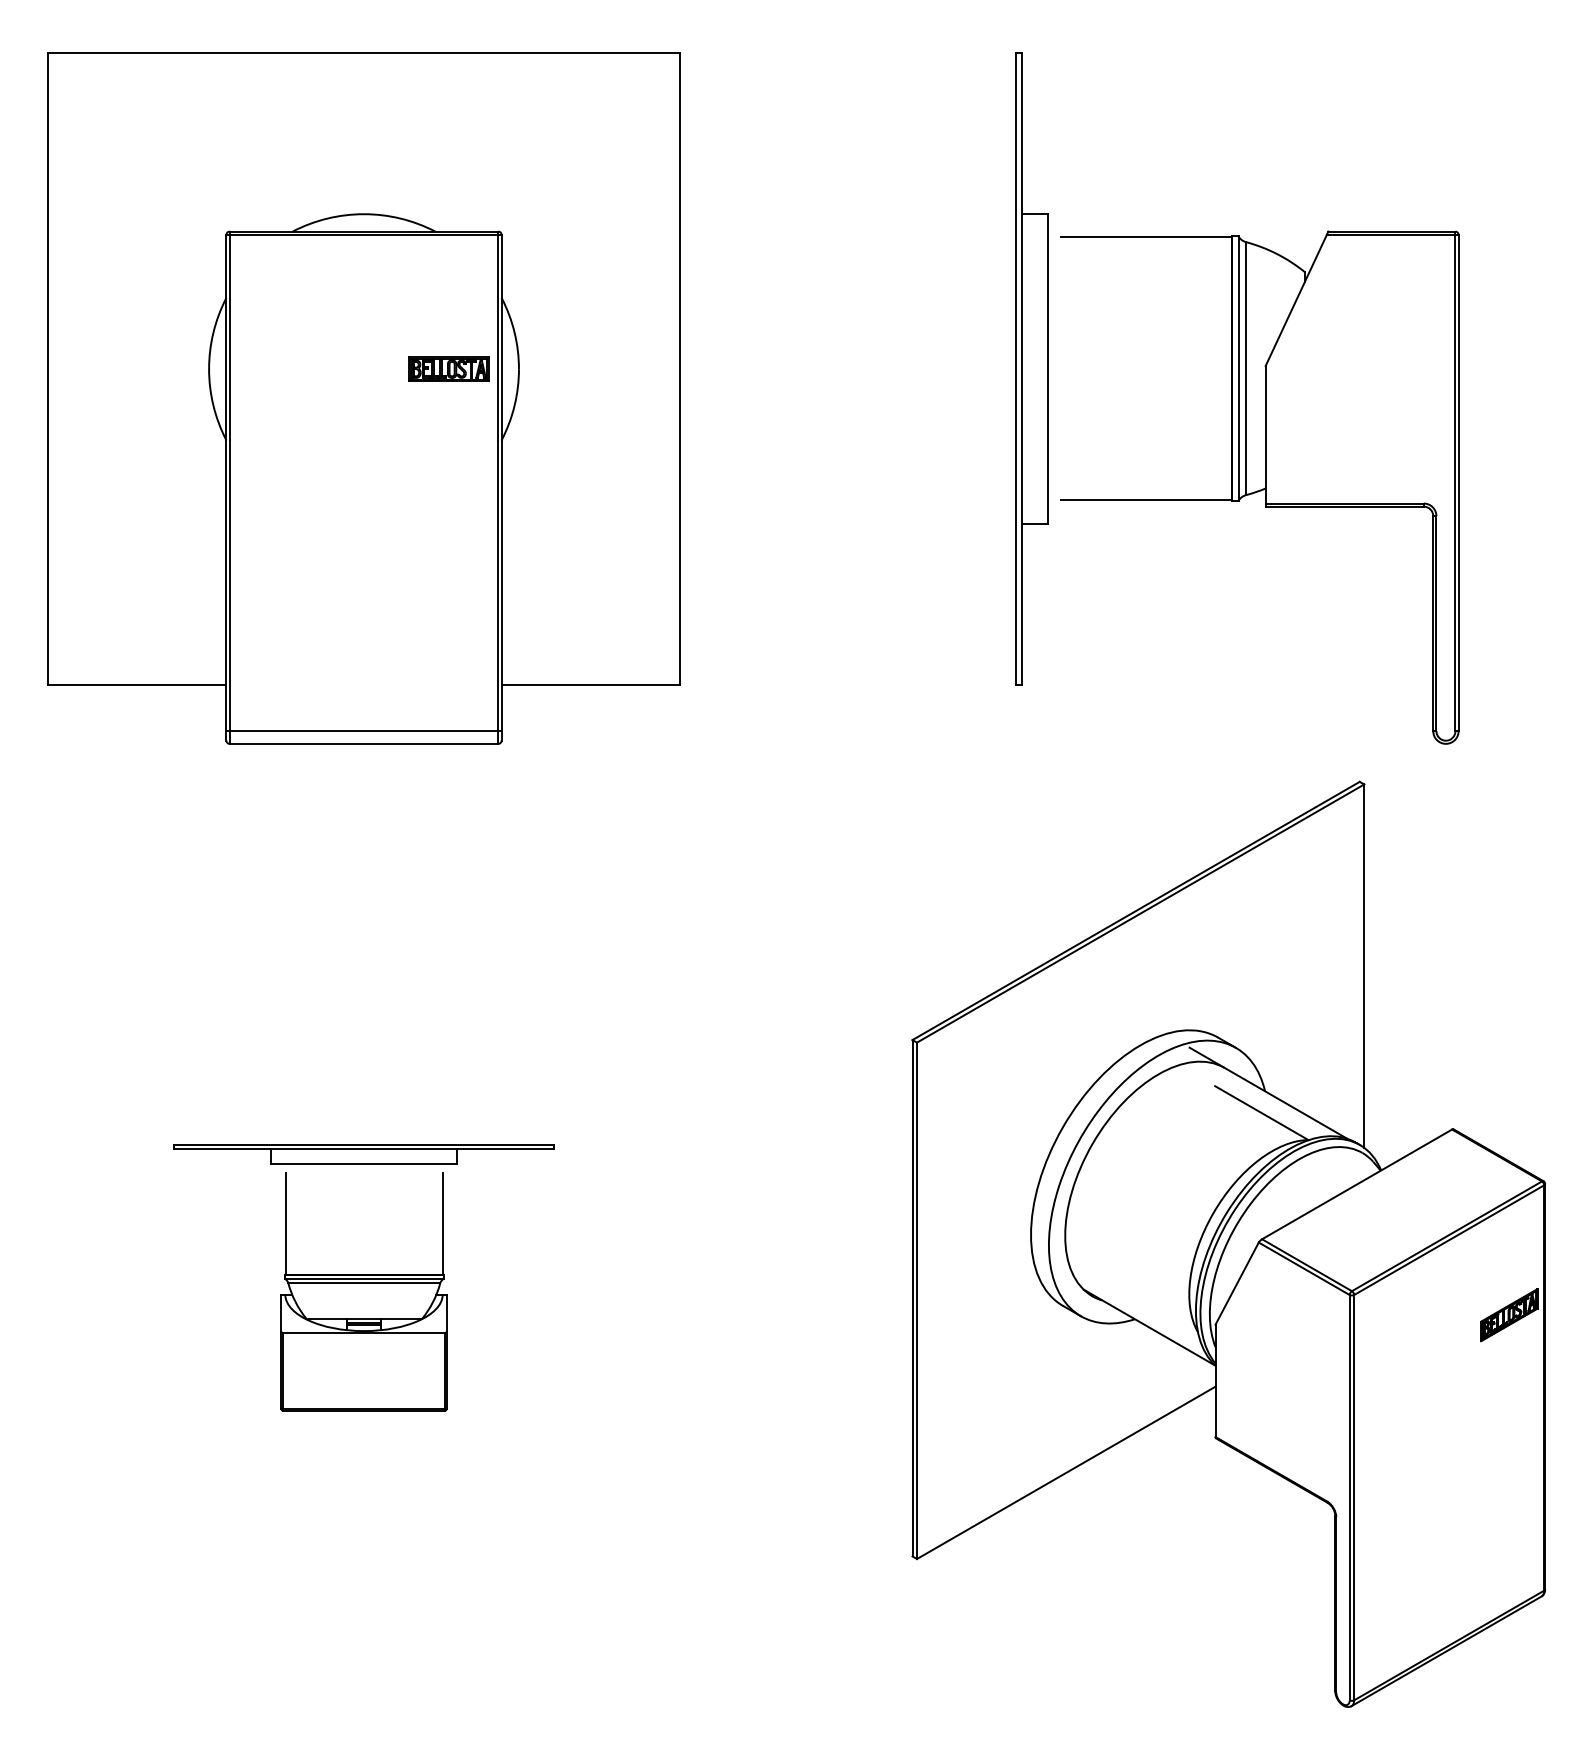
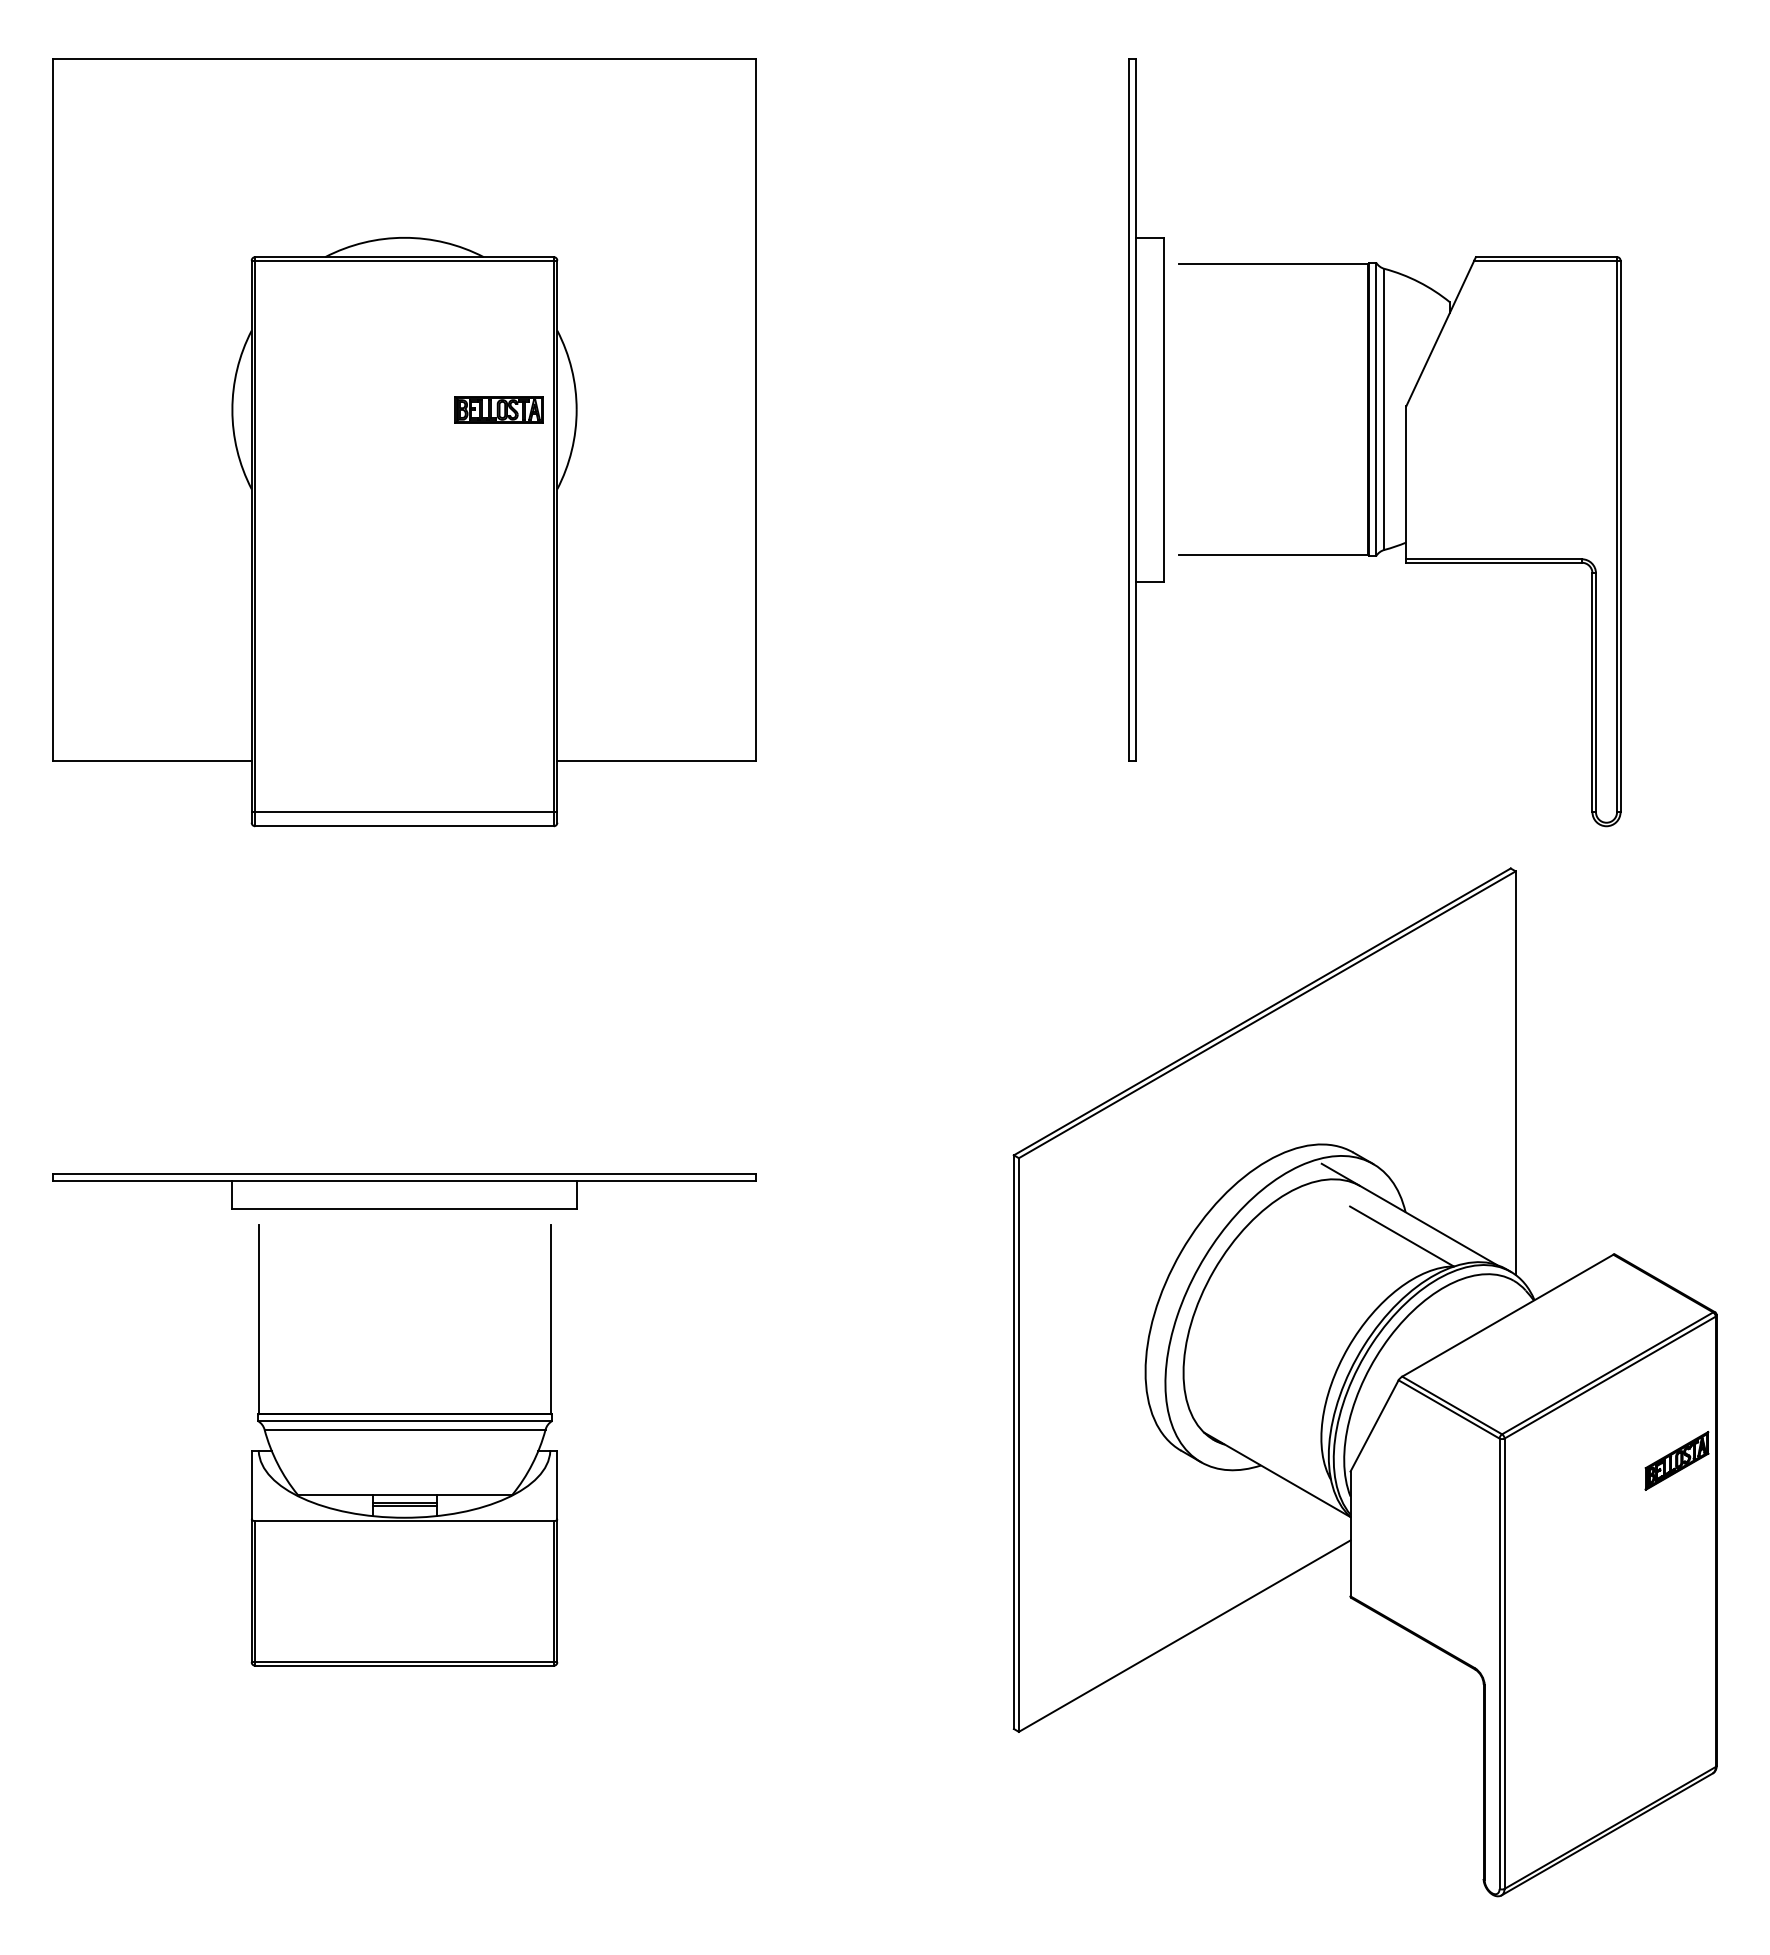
part: (364, 1277) -> (404, 1419), size x1.67

